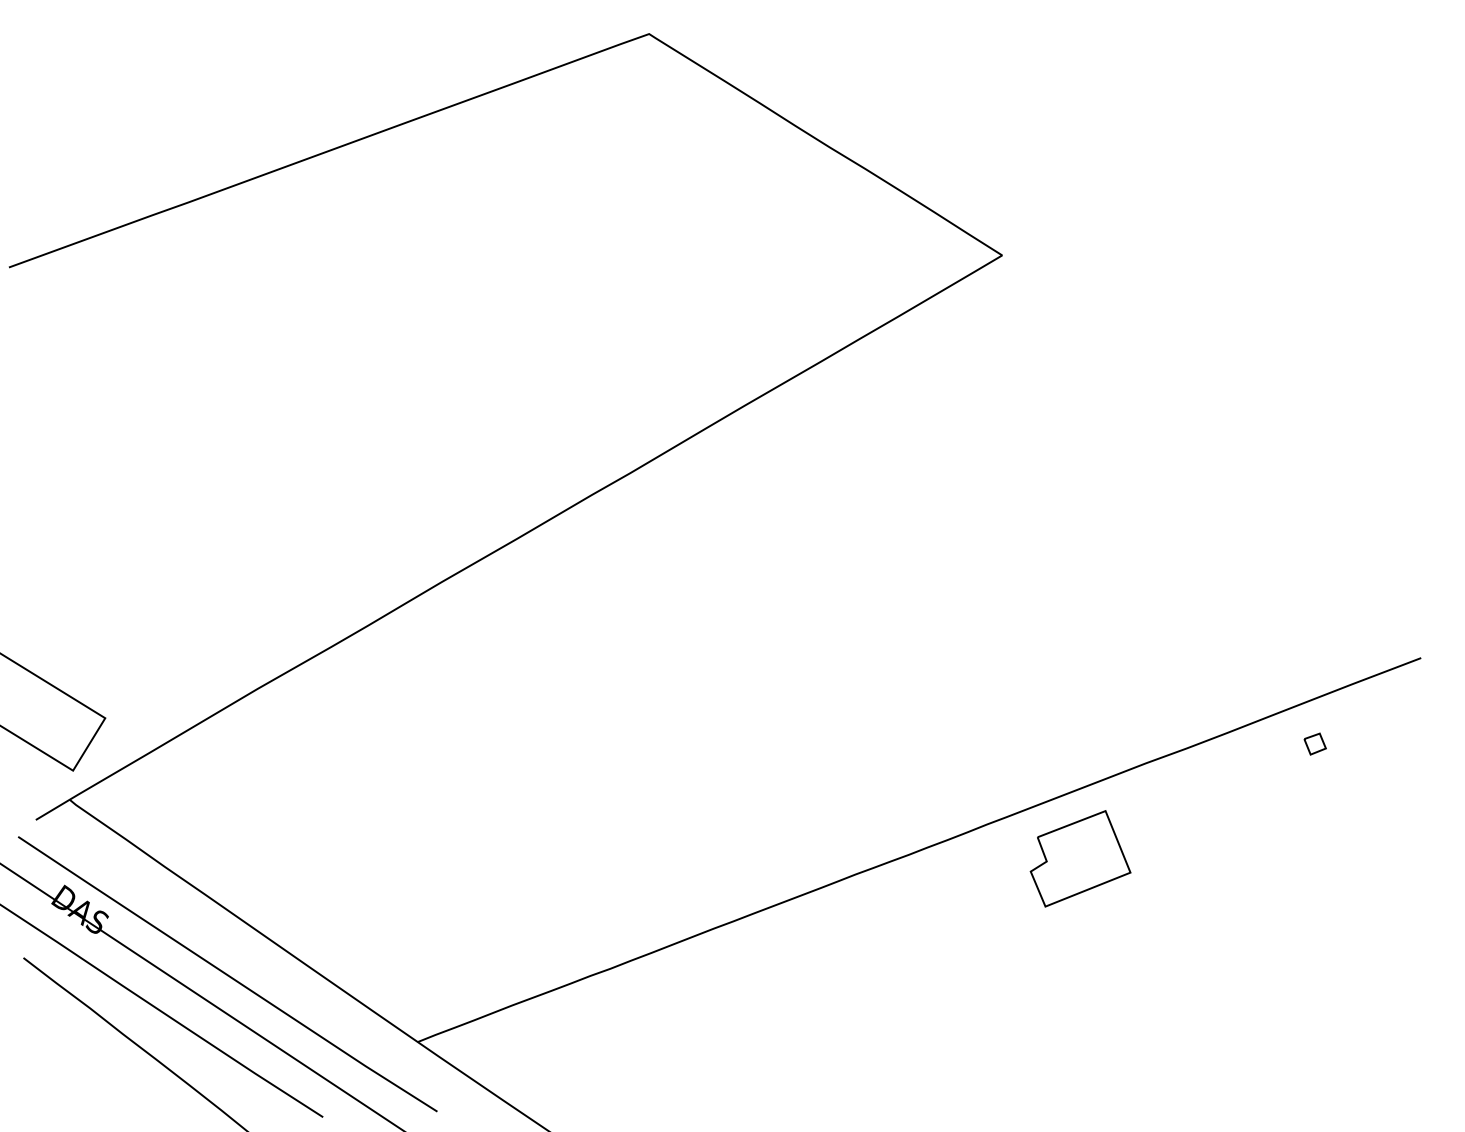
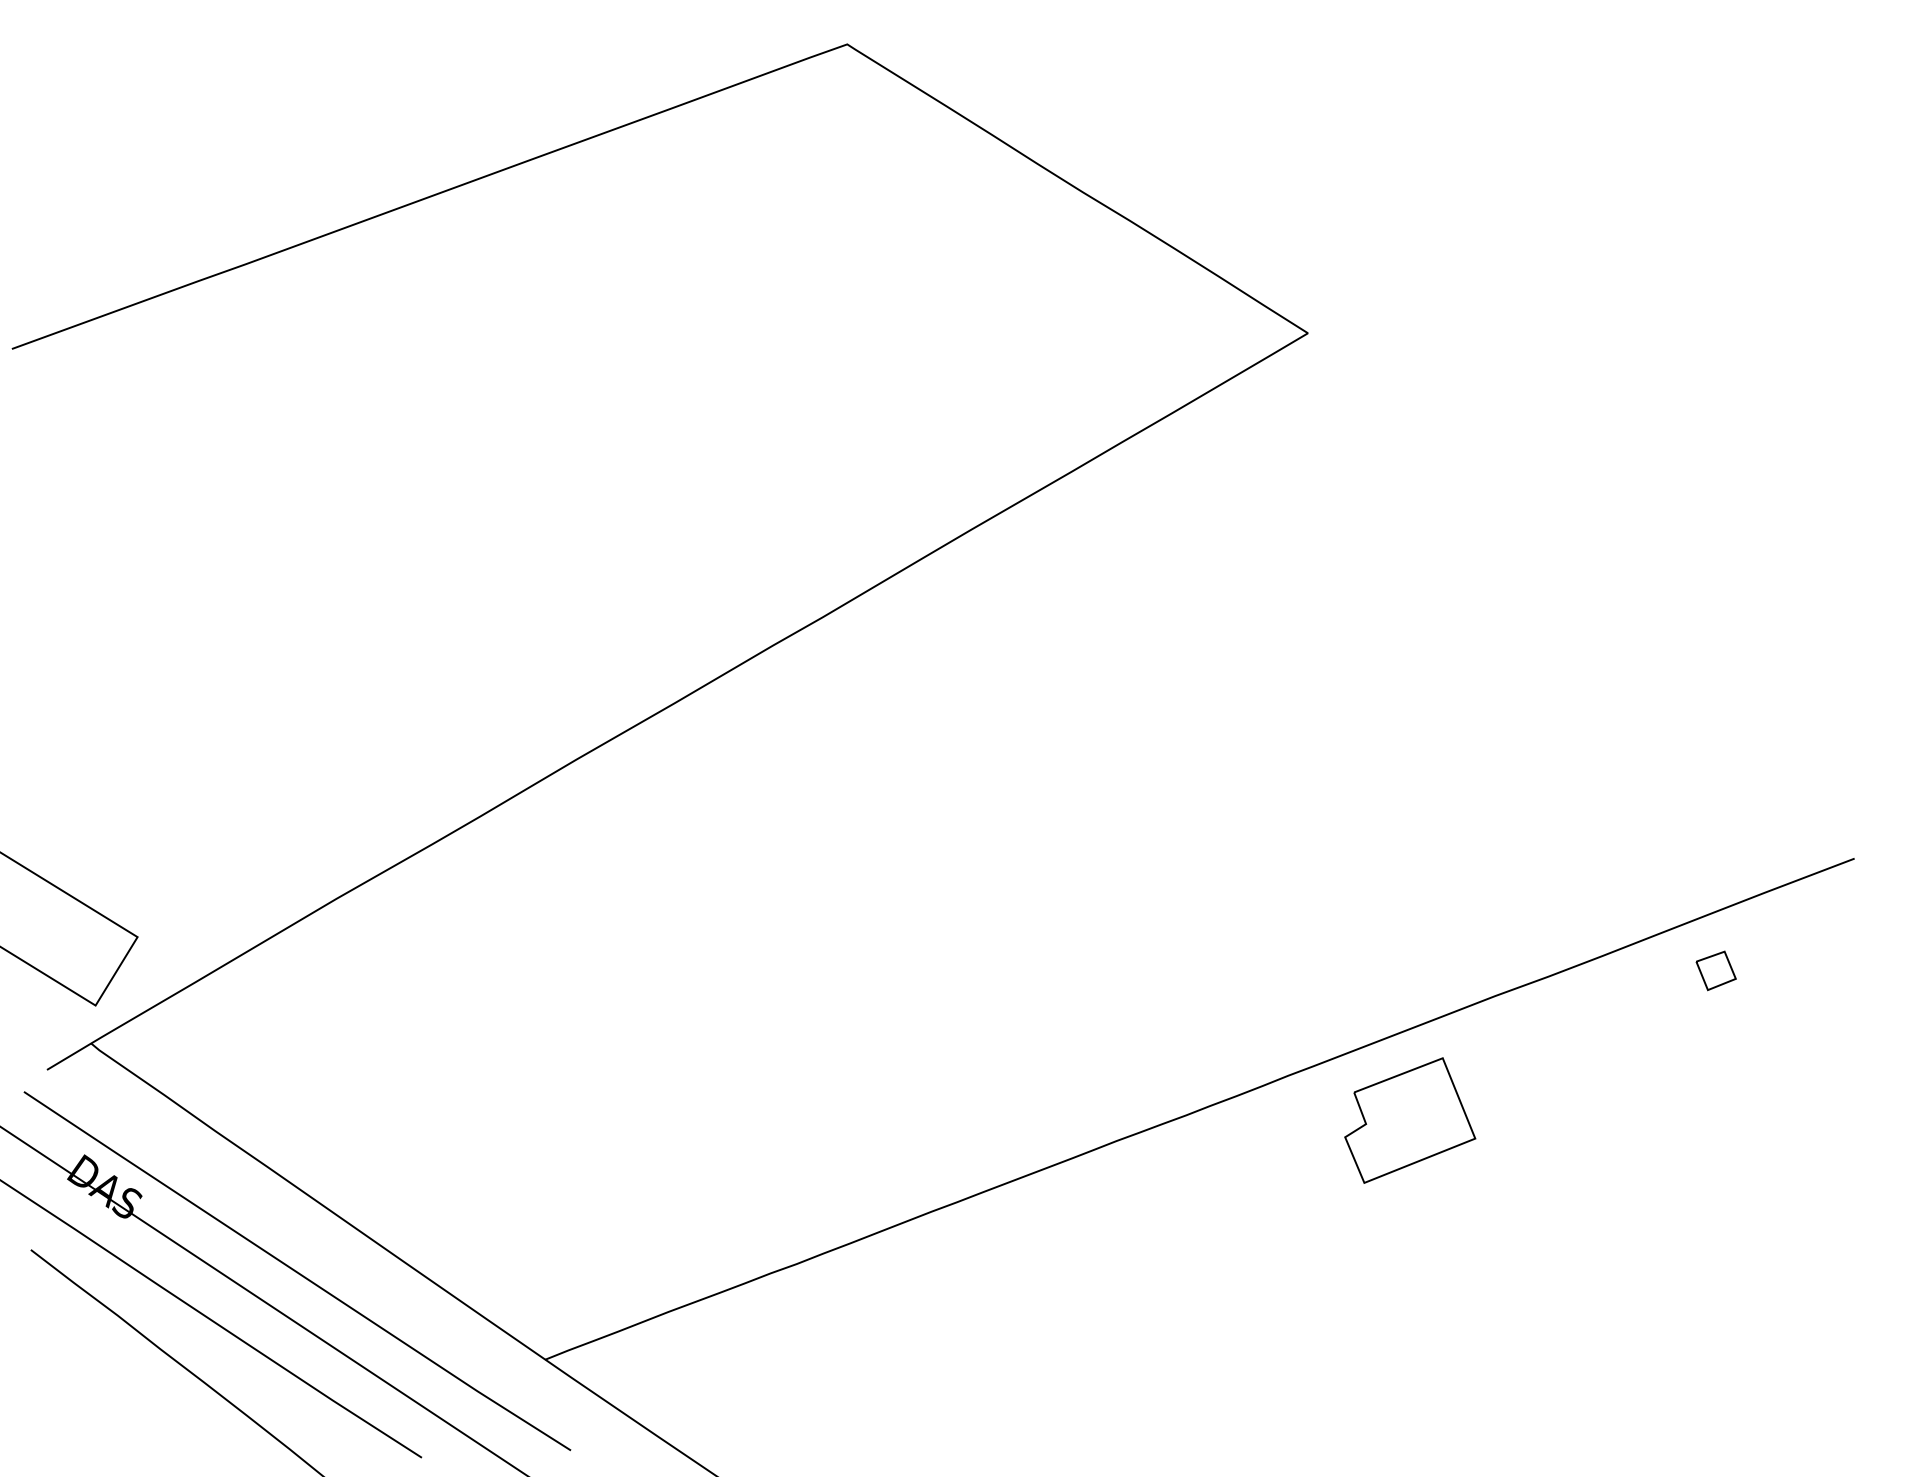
part: (1315, 743) -> (1716, 970), size x1.4

